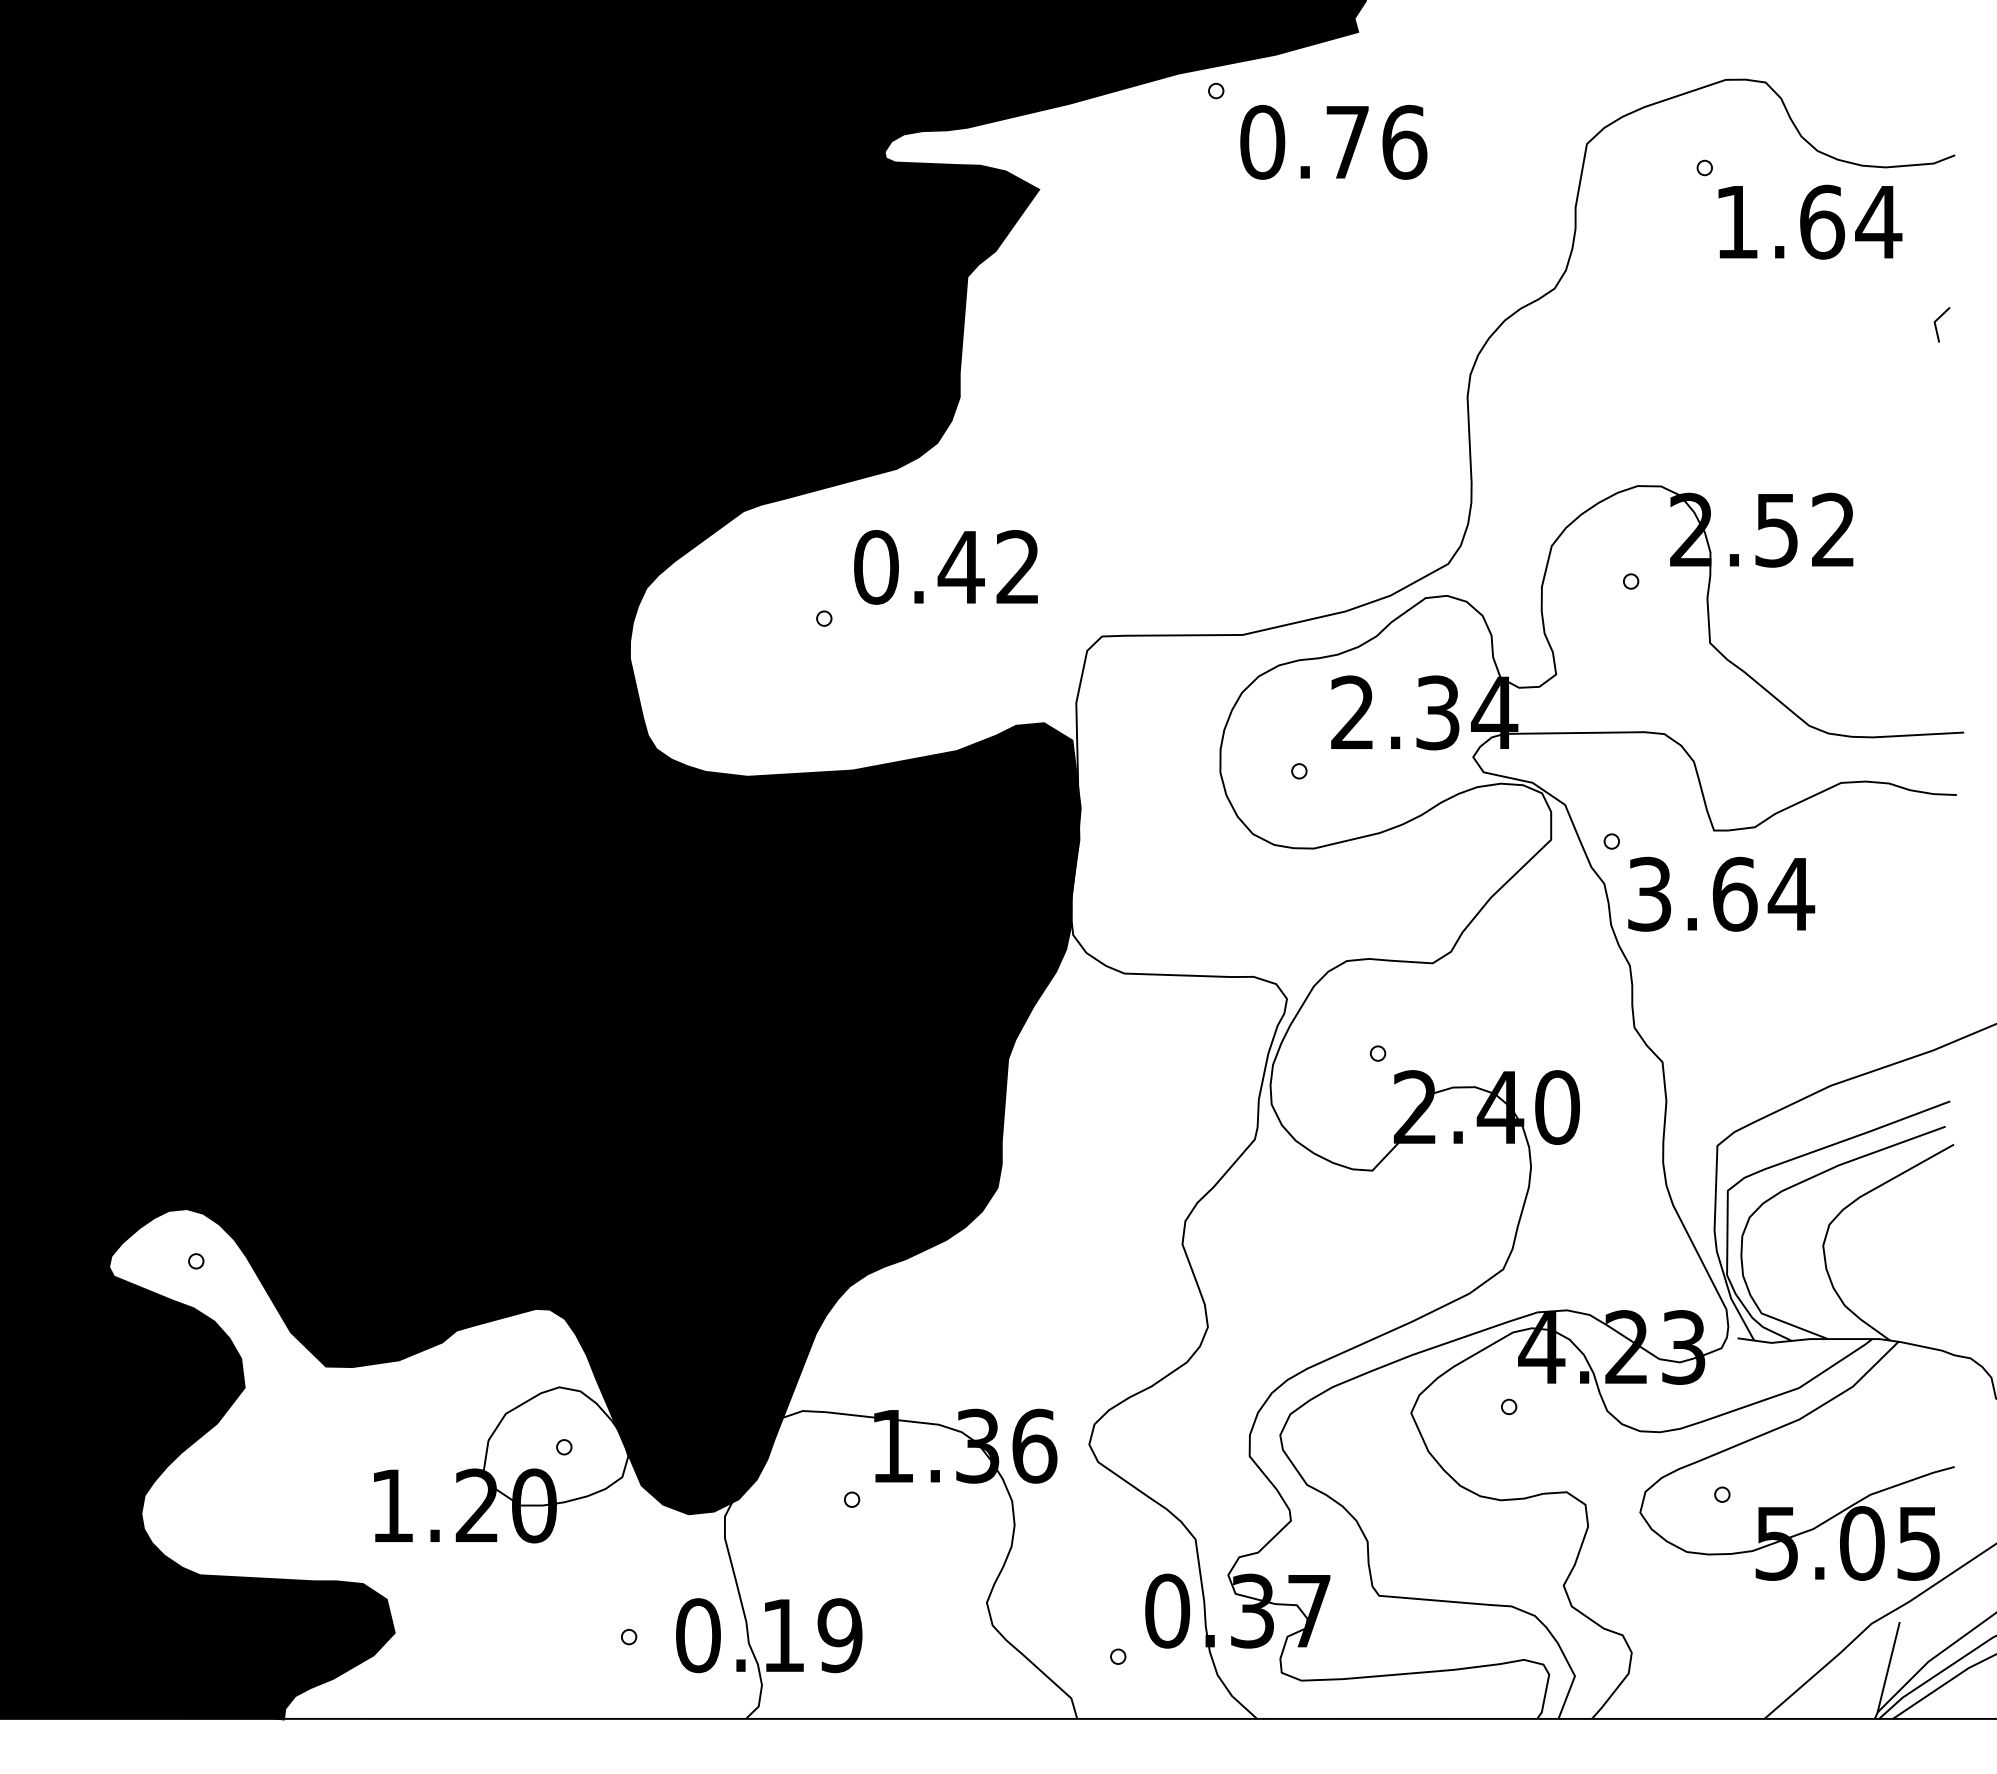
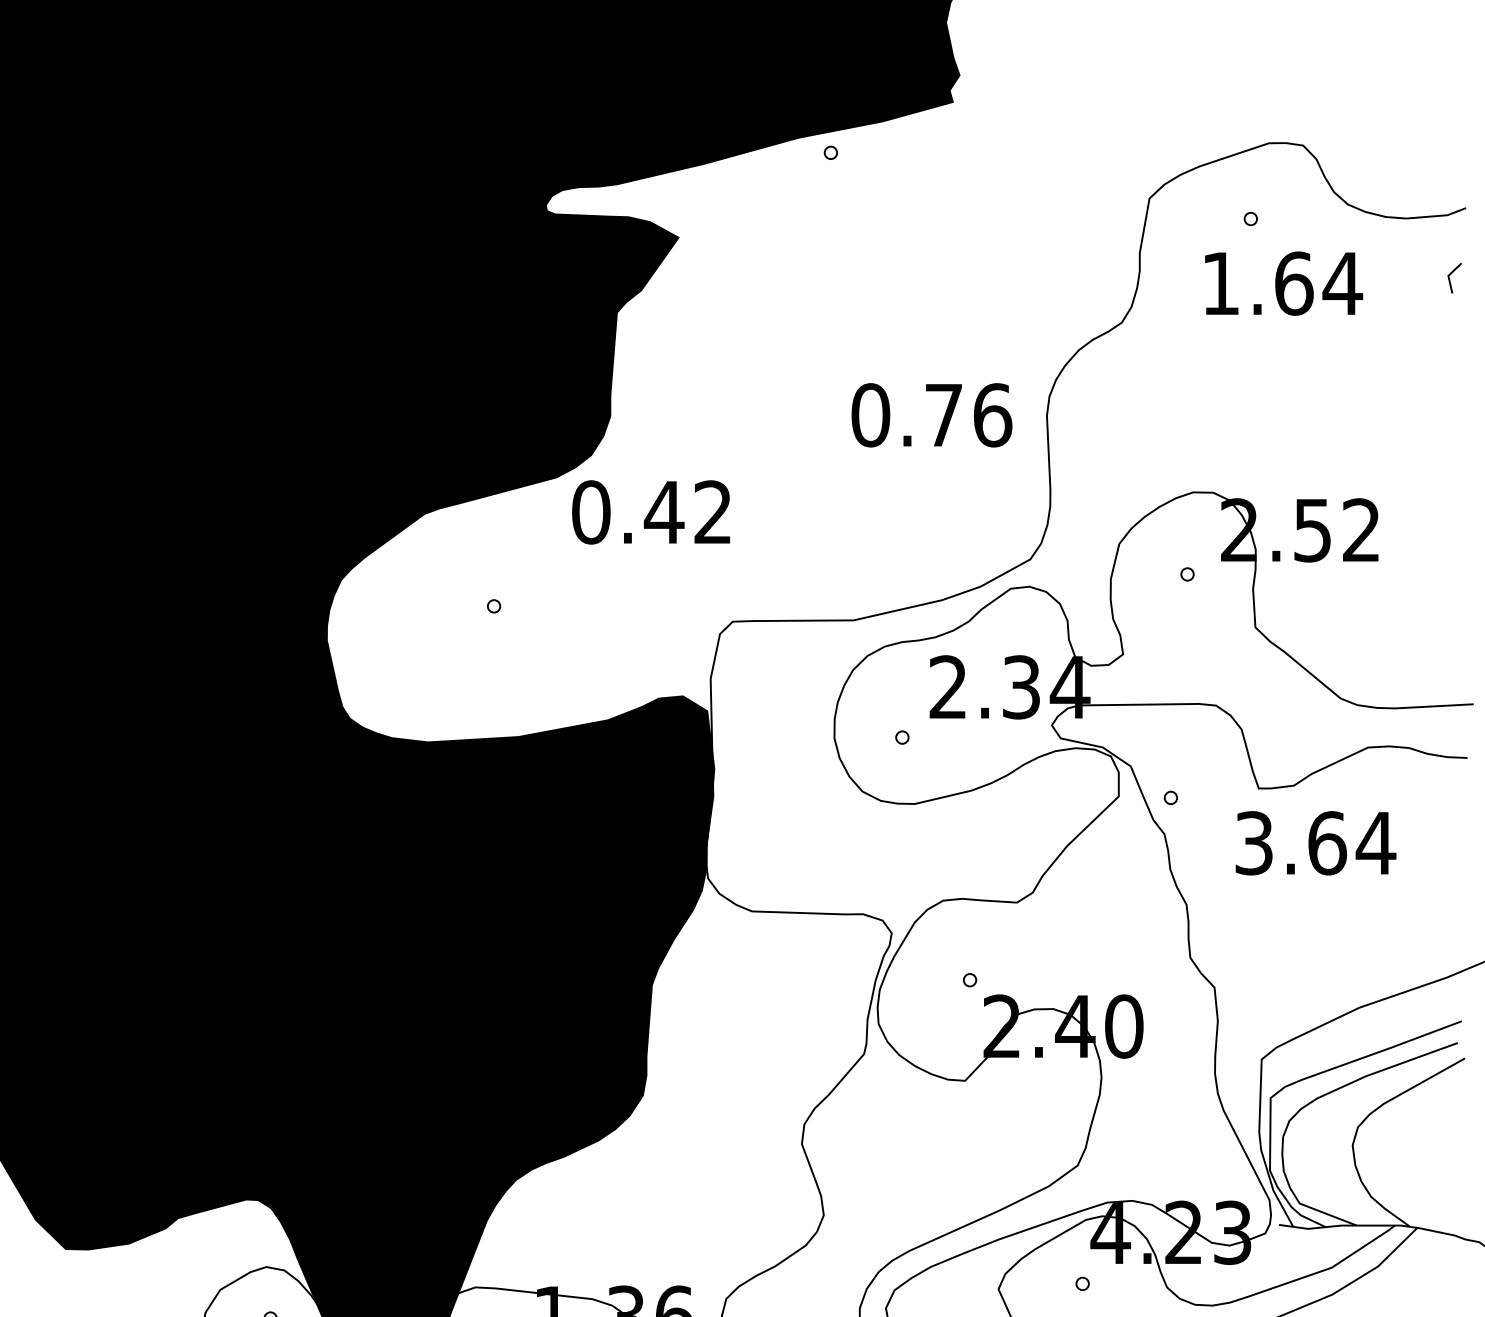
text: (1333, 142) -> (931, 415), moved
text: (1810, 221) -> (1284, 283), moved
line: (1936, 324) -> (1450, 277), moved
text: (945, 567) -> (650, 512), moved
text: (1721, 893) -> (1315, 842), moved

